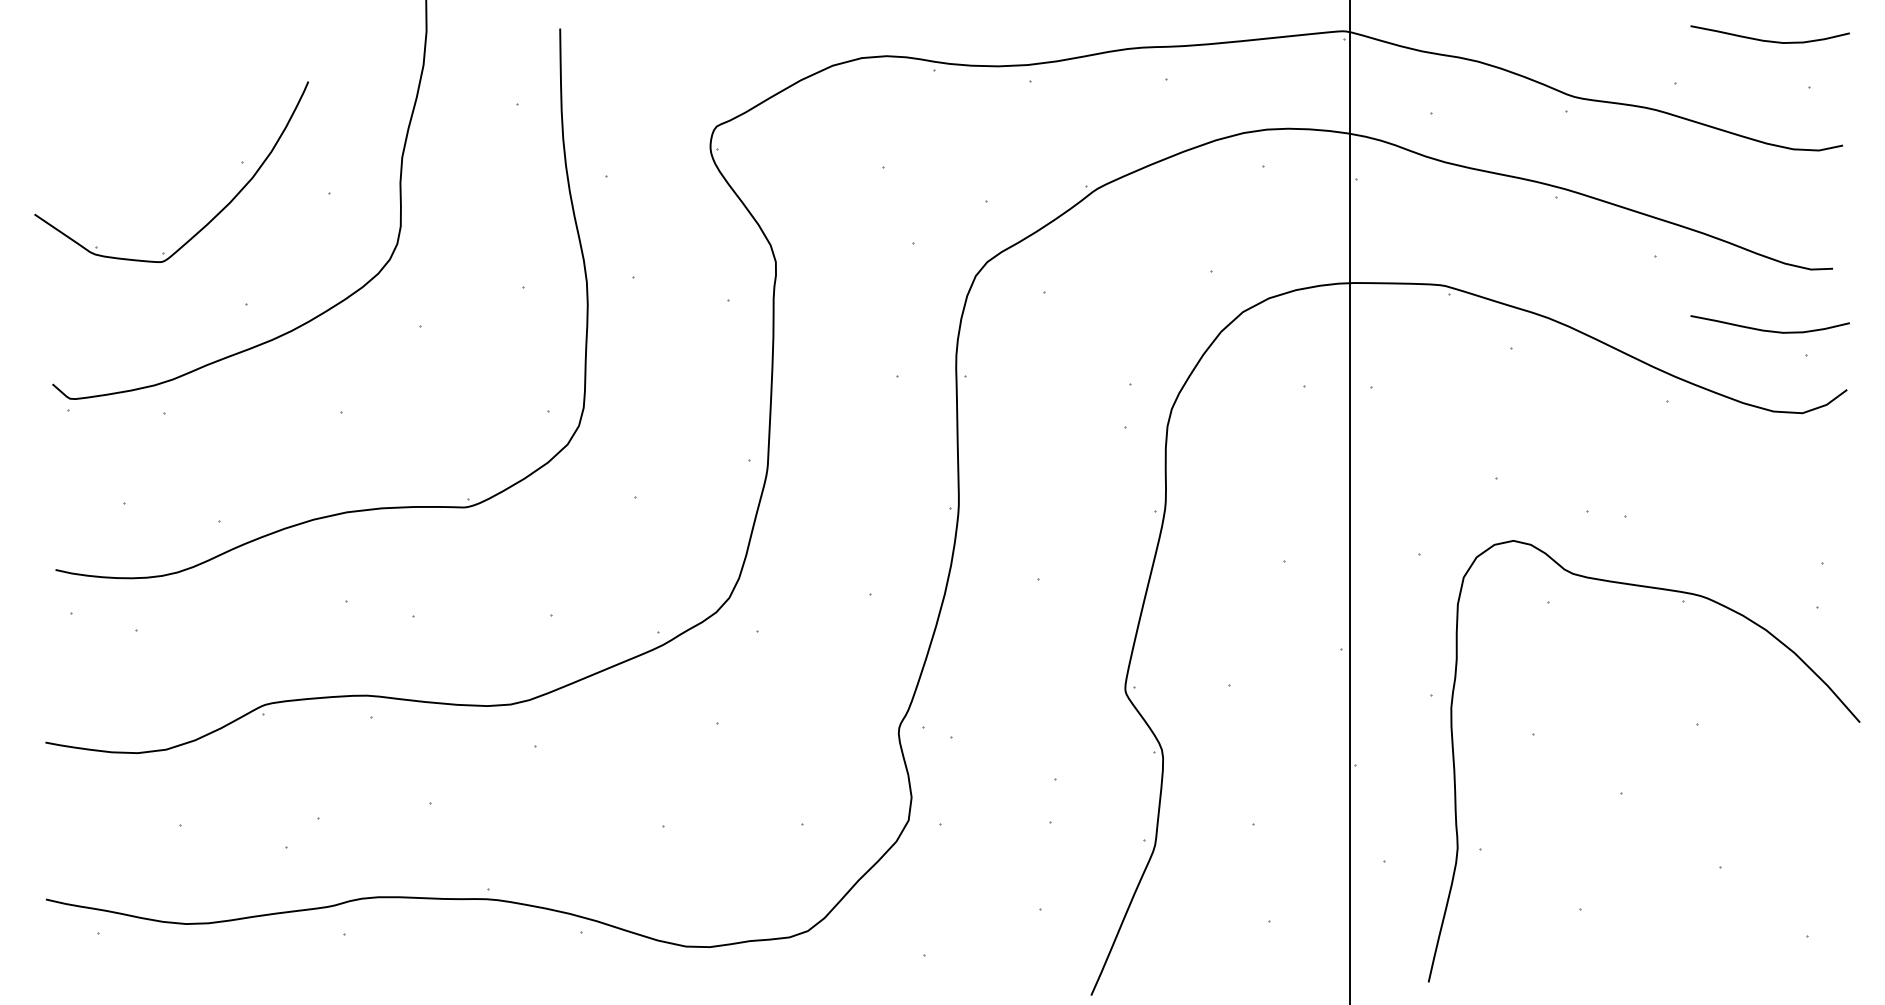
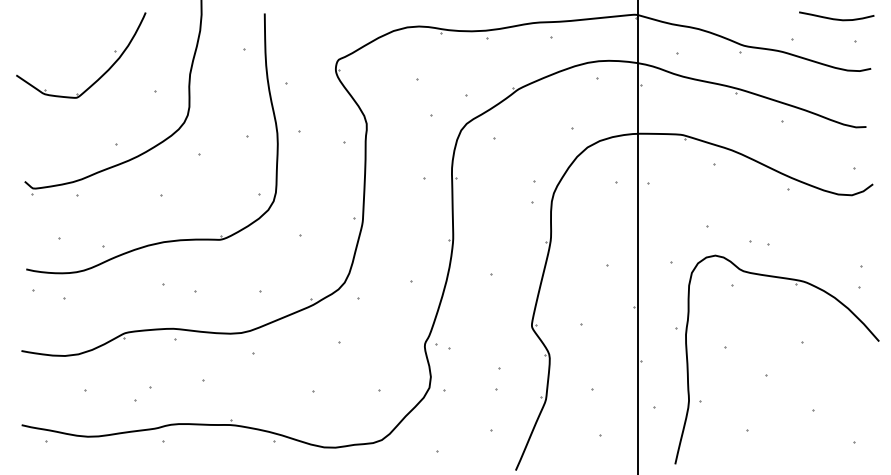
part: (214, 214) -> (101, 75), moved
curve: (1769, 329) -> (836, 155), removed

